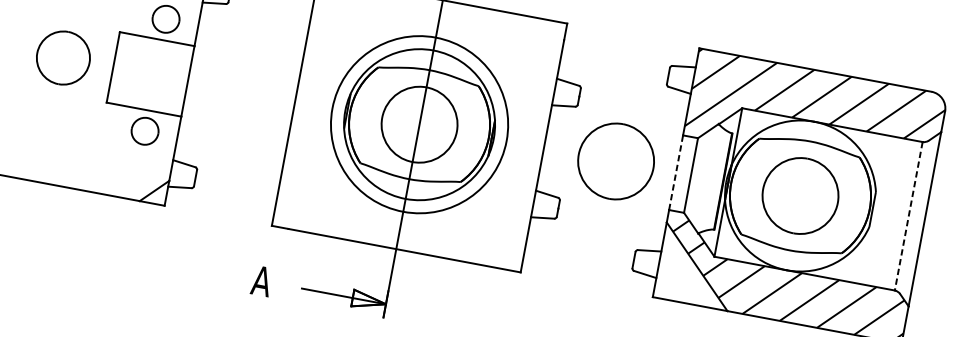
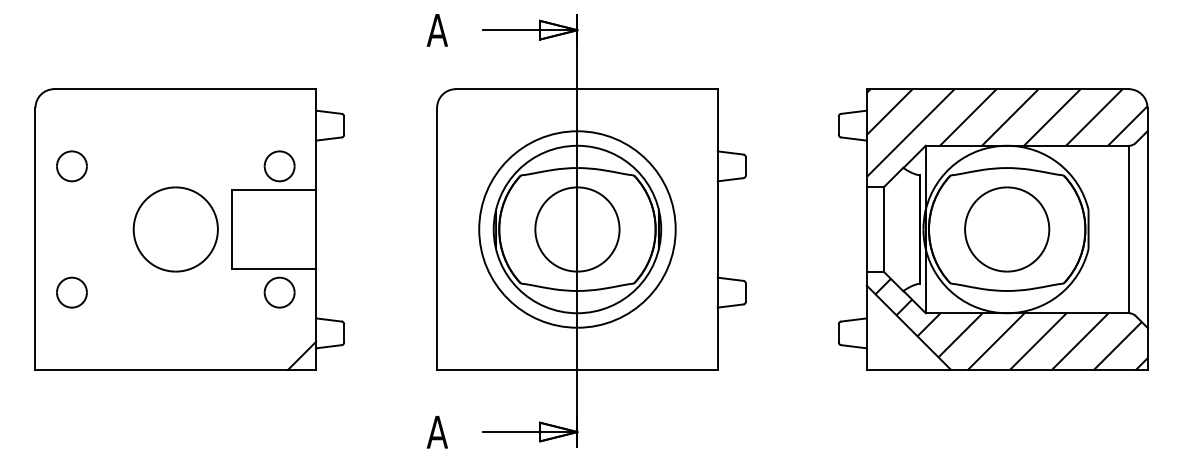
part: (63, 58) -> (175, 229), size x1.43
part: (616, 161) -> (799, 229), removed
line: (675, 172) -> (866, 229), dashed -> solid
line: (908, 216) -> (1129, 229), dashed -> solid

